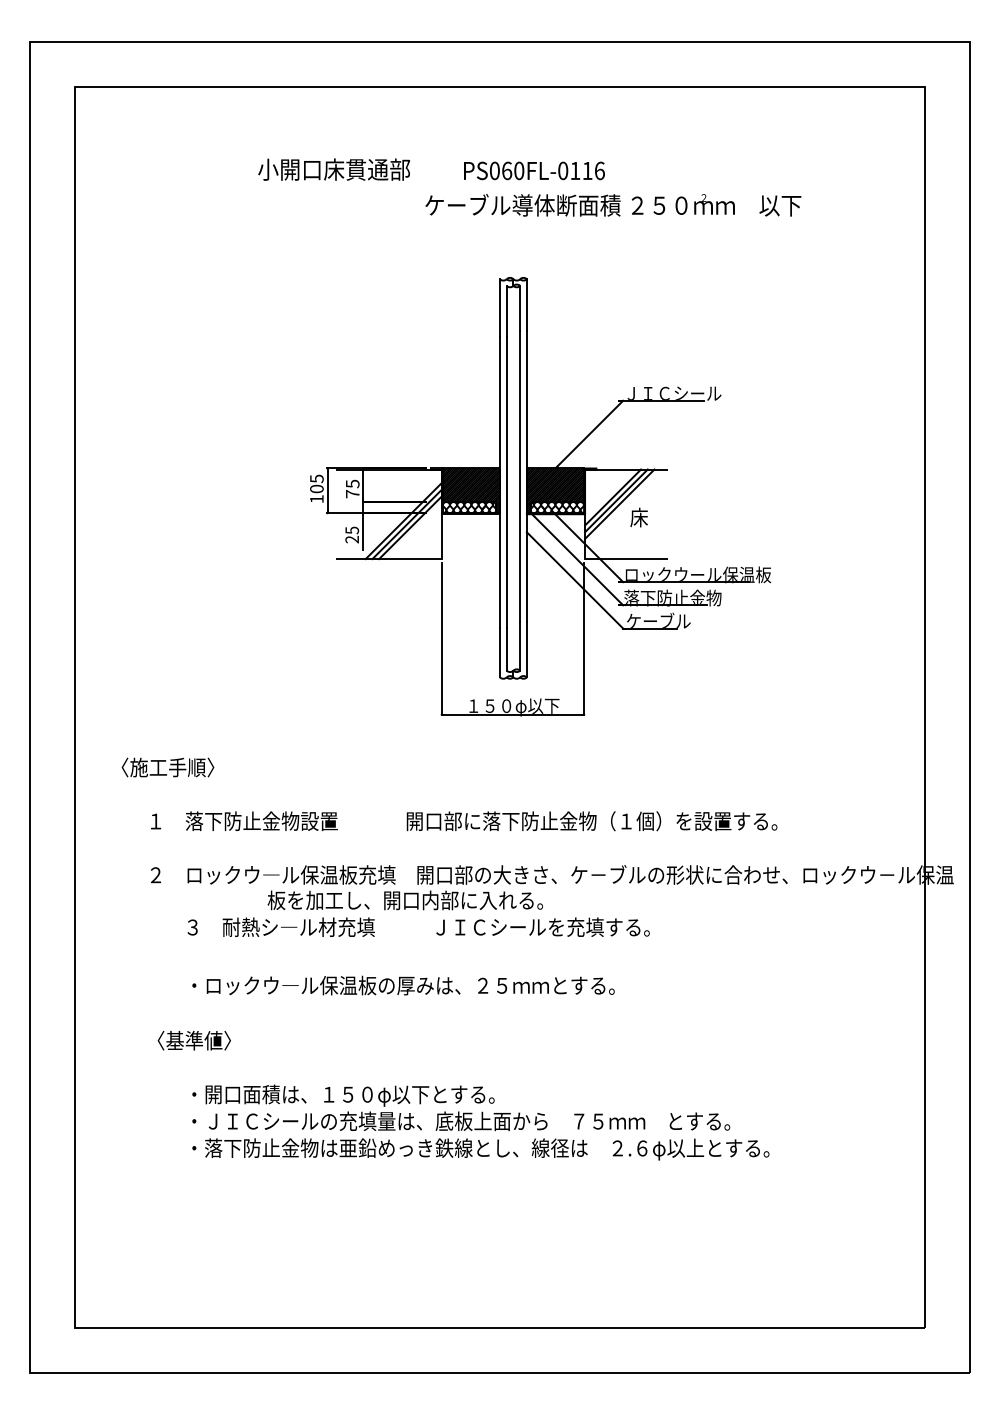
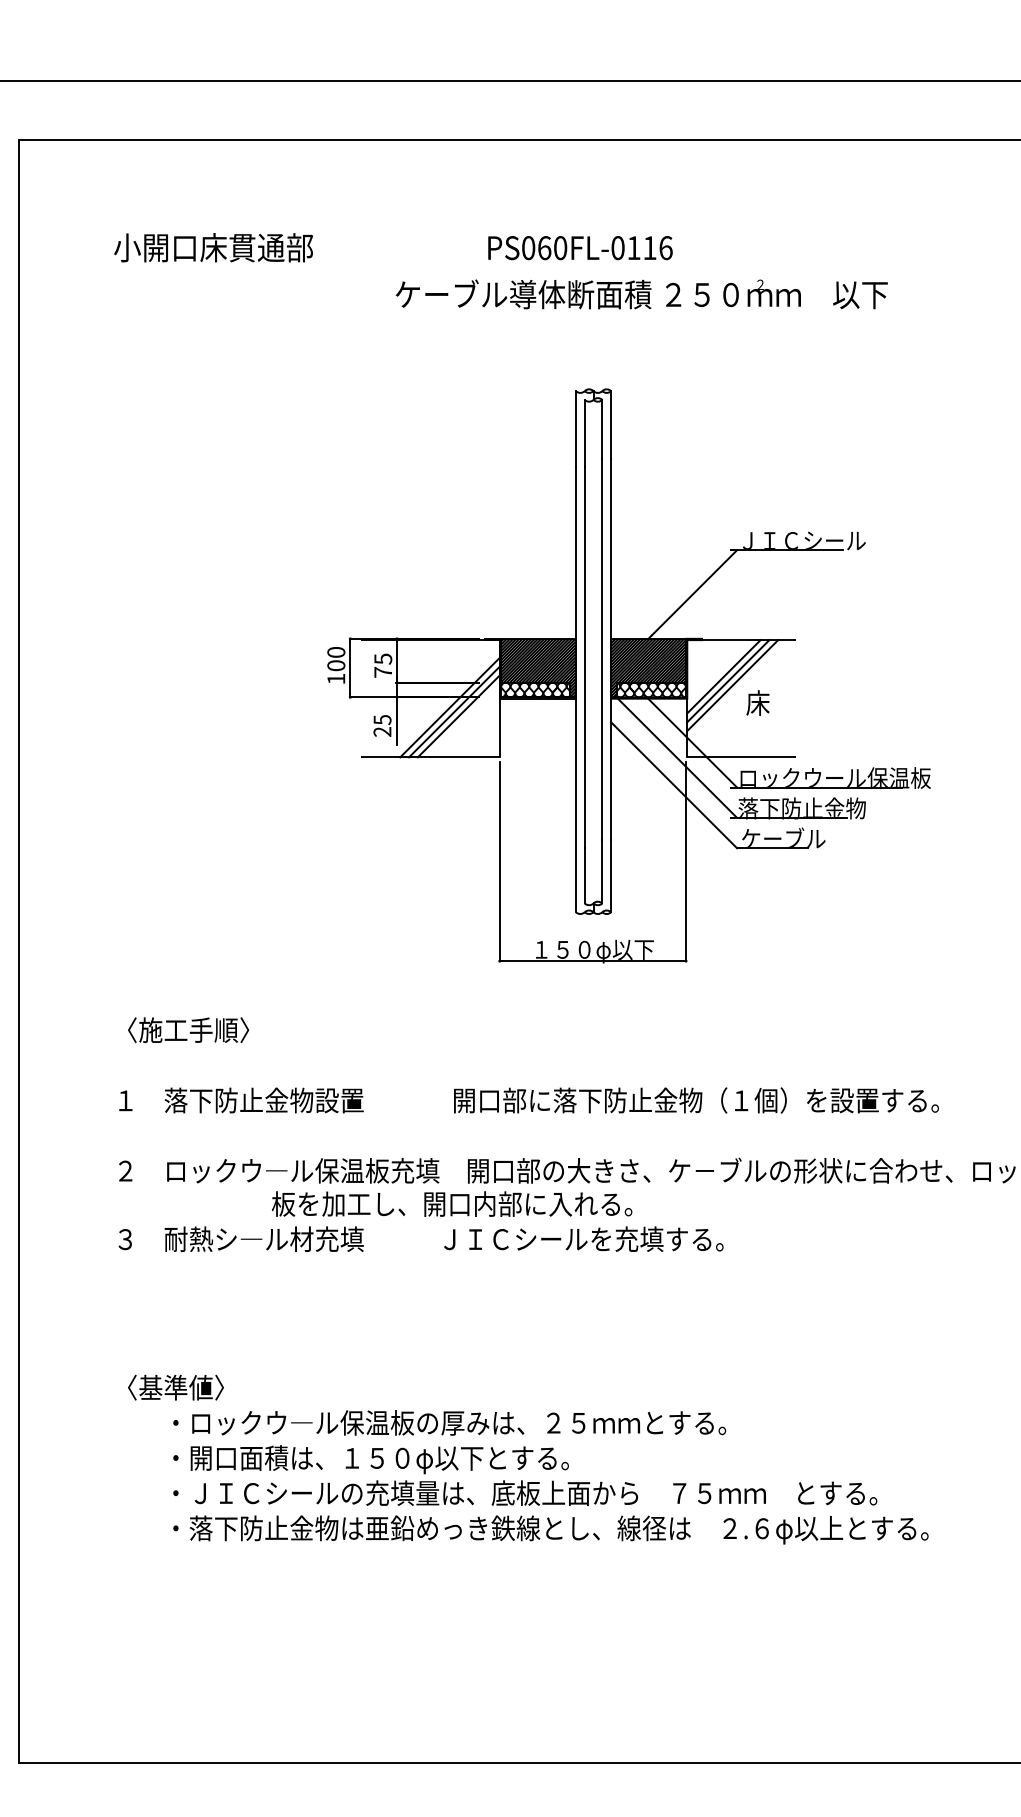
text: (334, 169) -> (214, 247), moved
text: (534, 170) -> (580, 247), moved
text: (613, 205) -> (642, 294), moved
text: (316, 478) -> (335, 651), 105 -> 100
text: (167, 767) -> (187, 1030), moved
text: (418, 926) -> (420, 1238), moved
text: (403, 985) -> (449, 1422), moved

